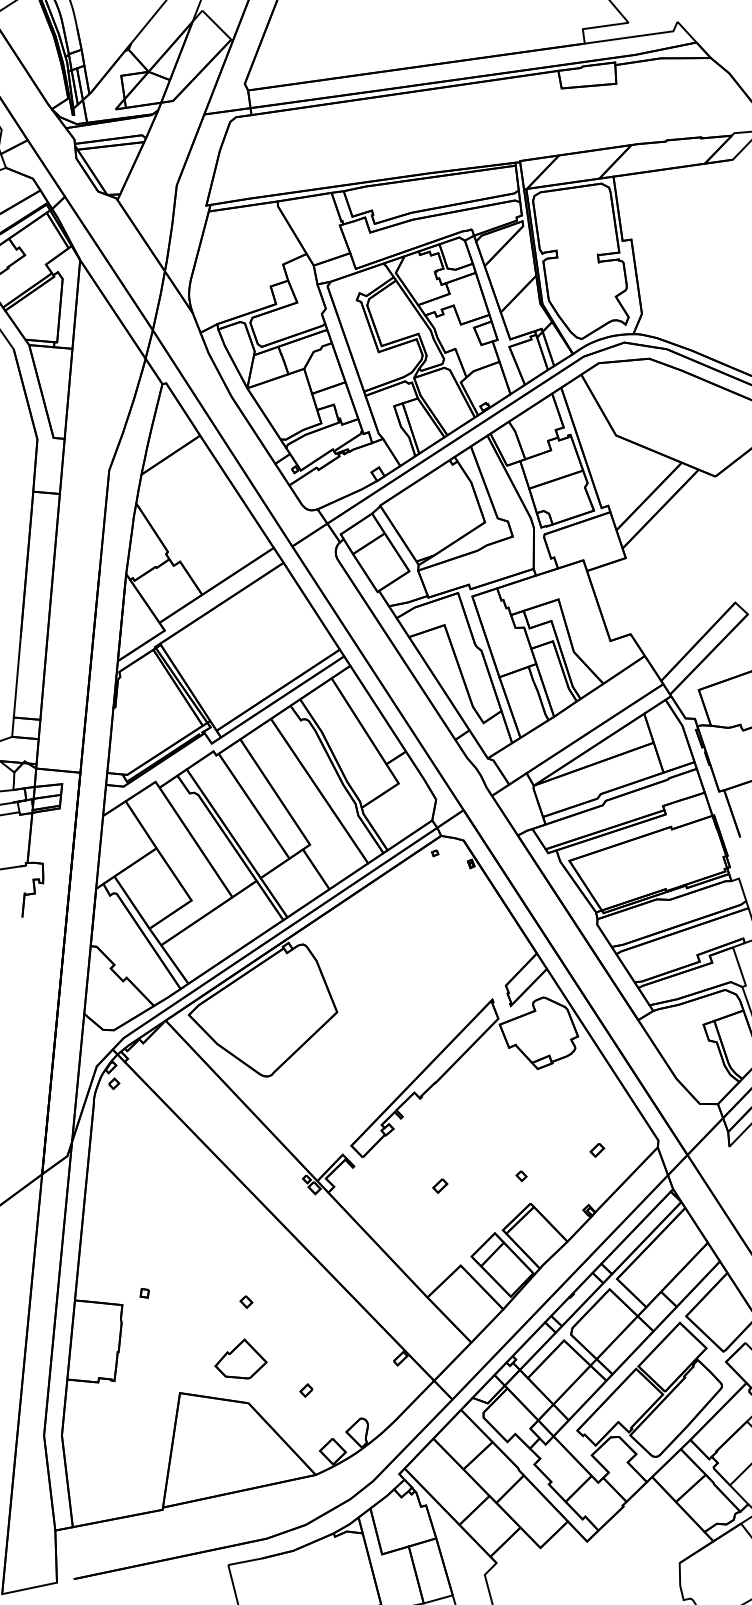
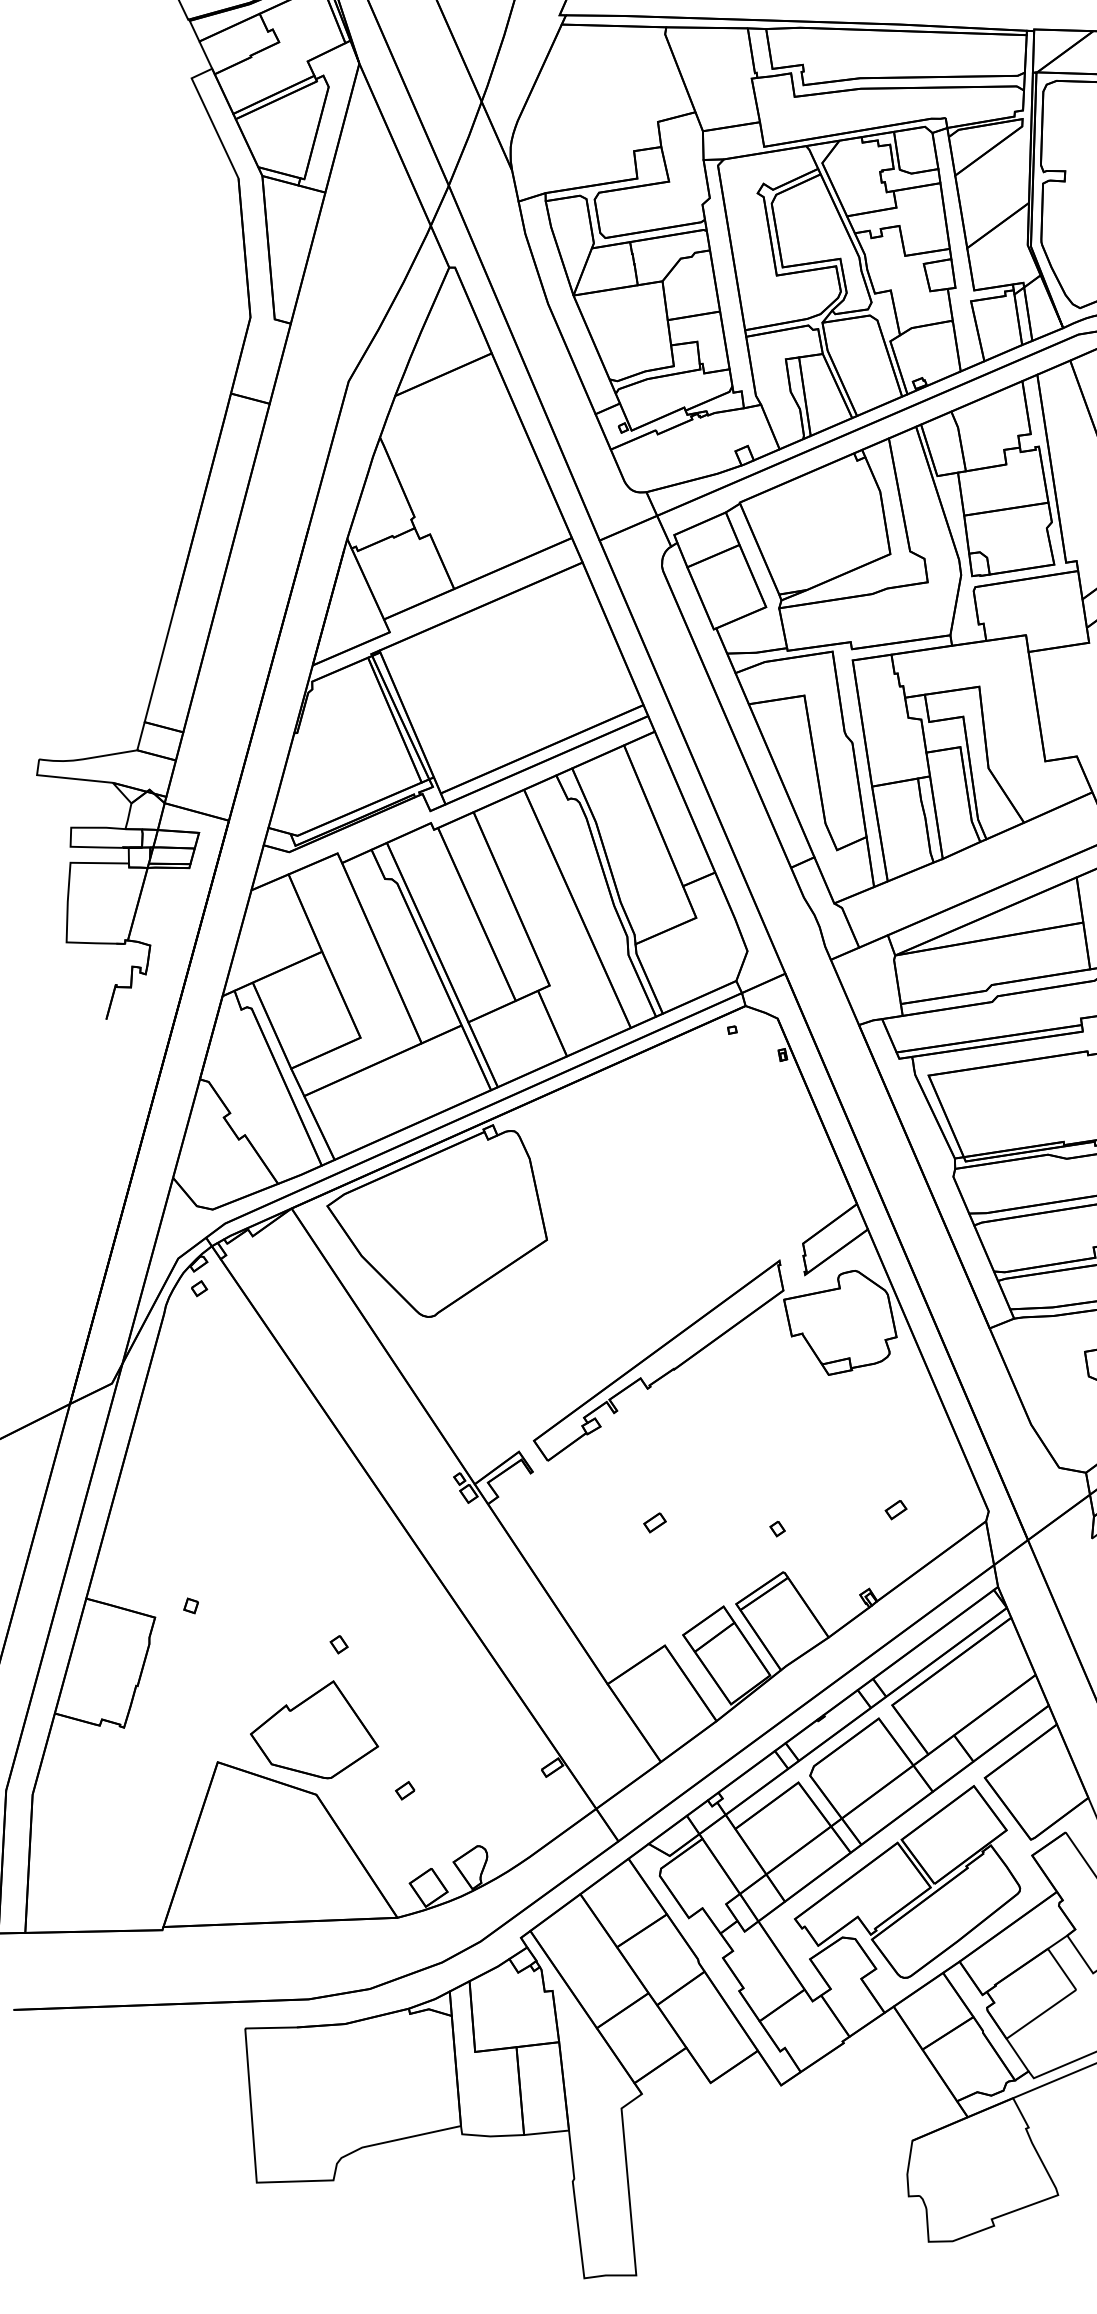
part: (240, 1358) -> (315, 1726), size x1.67

